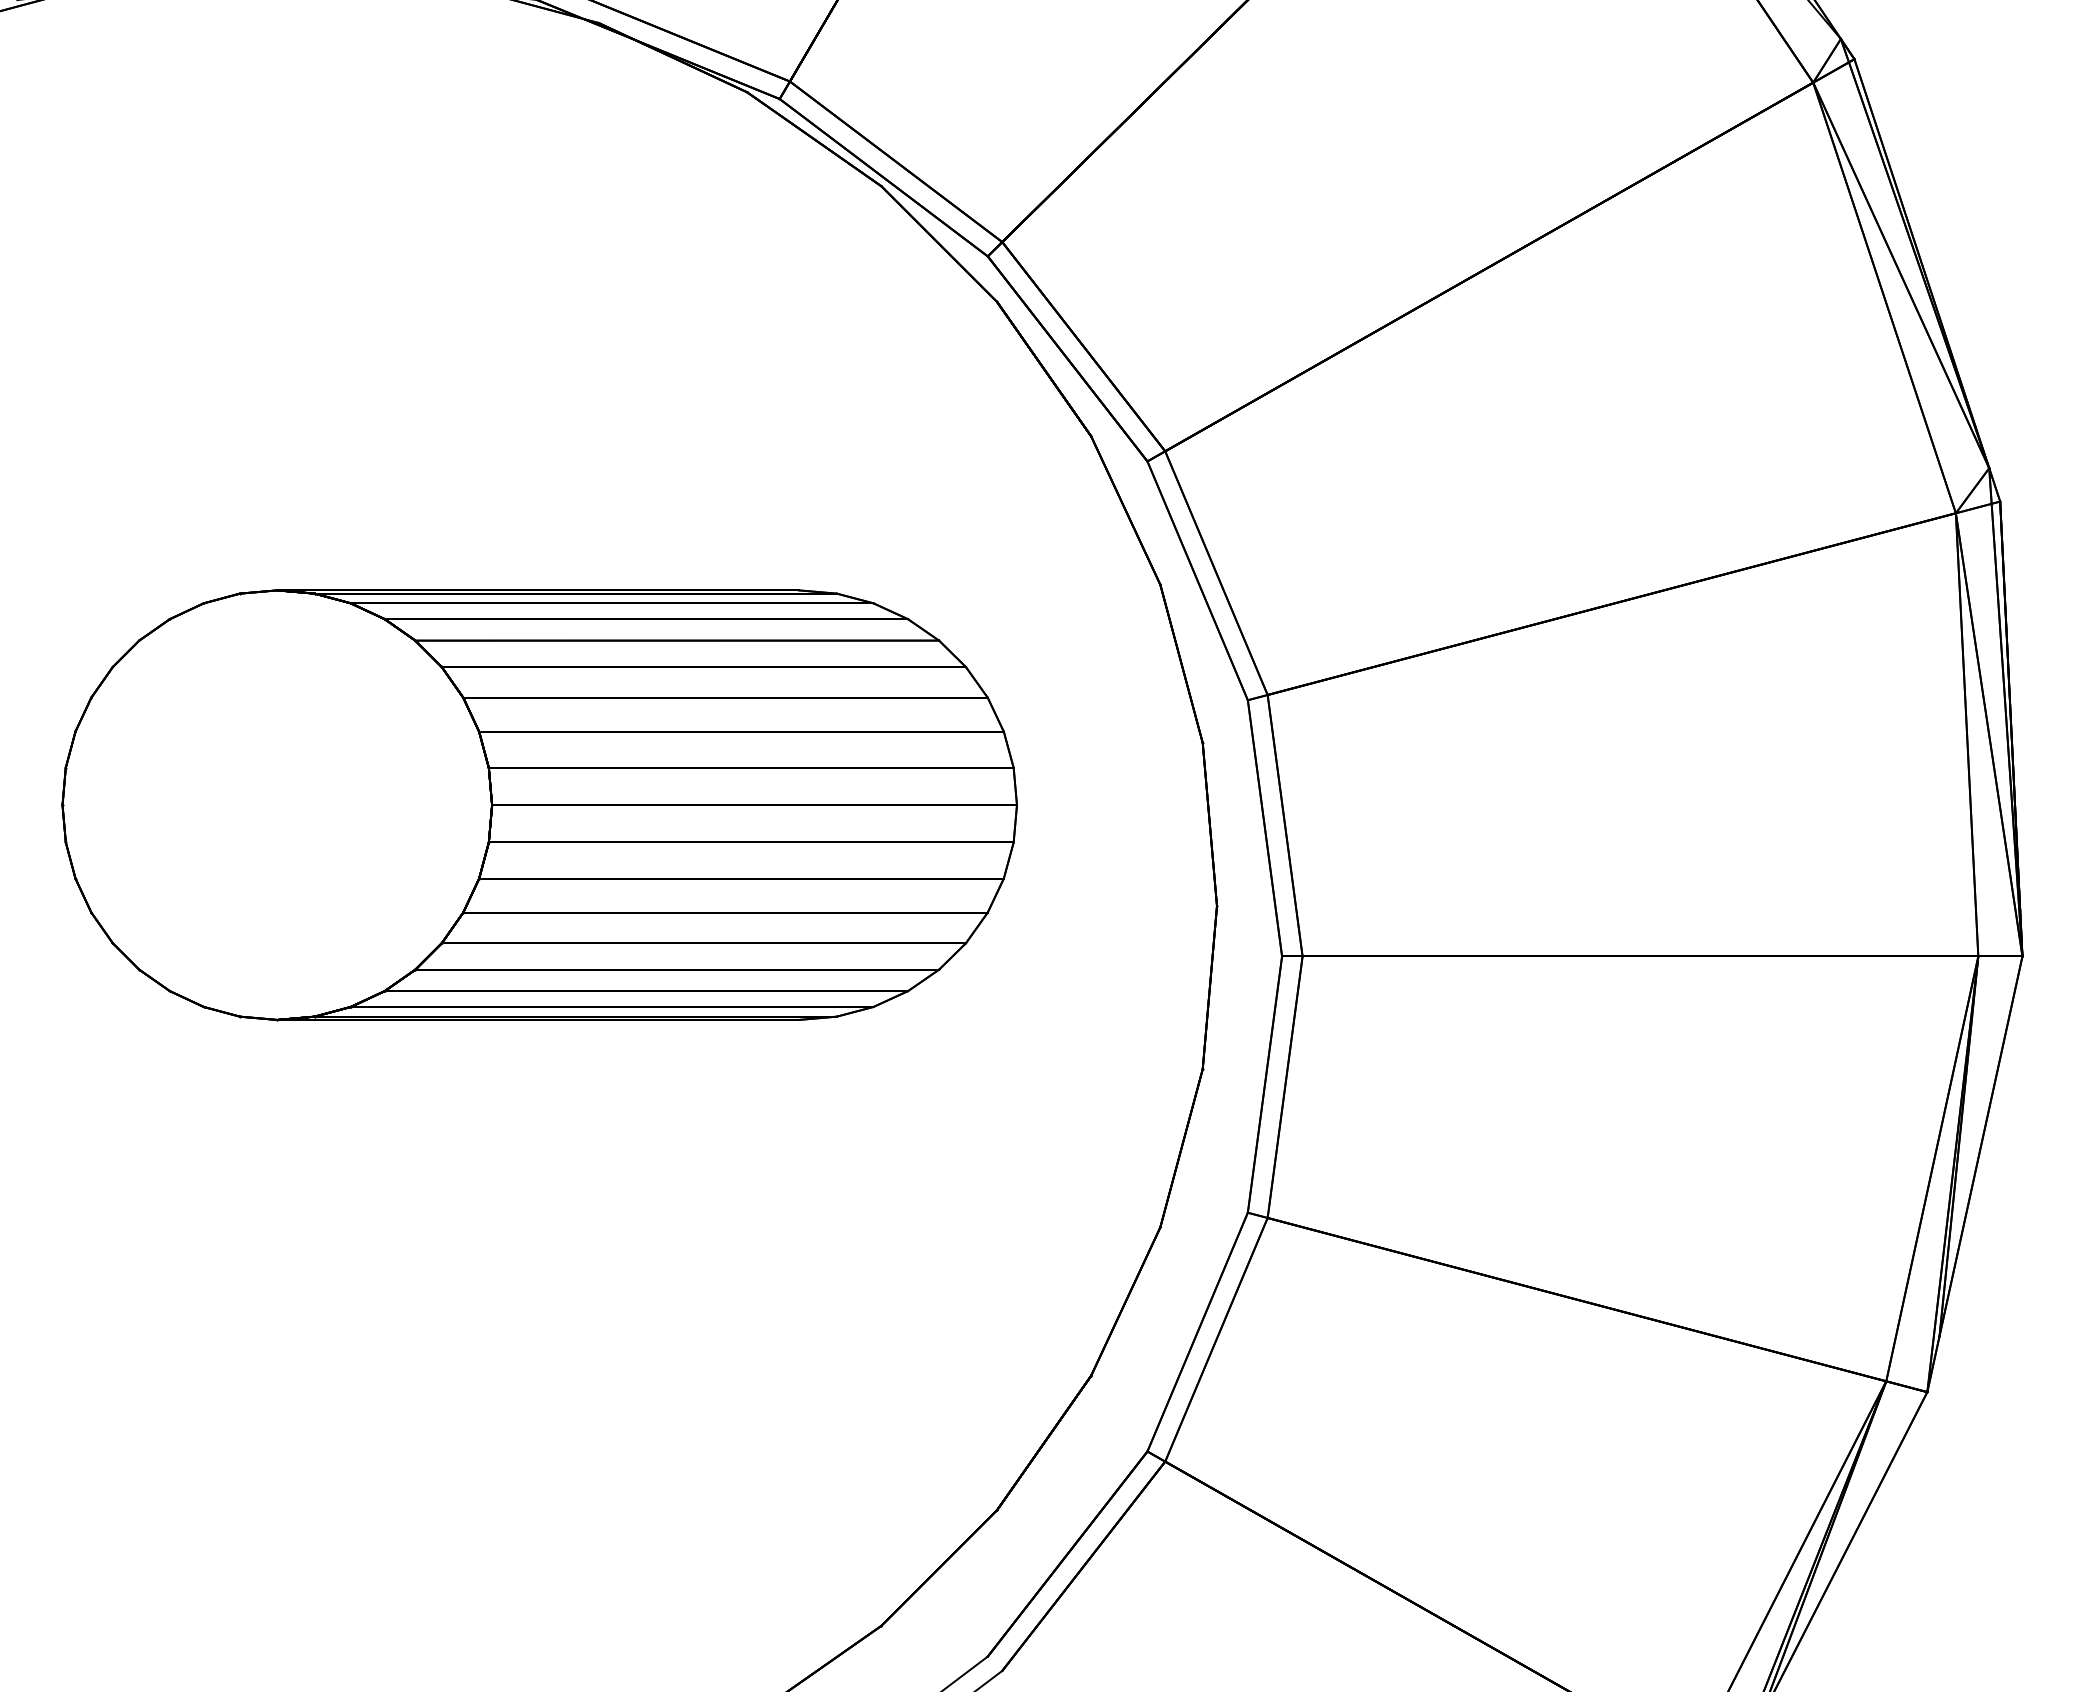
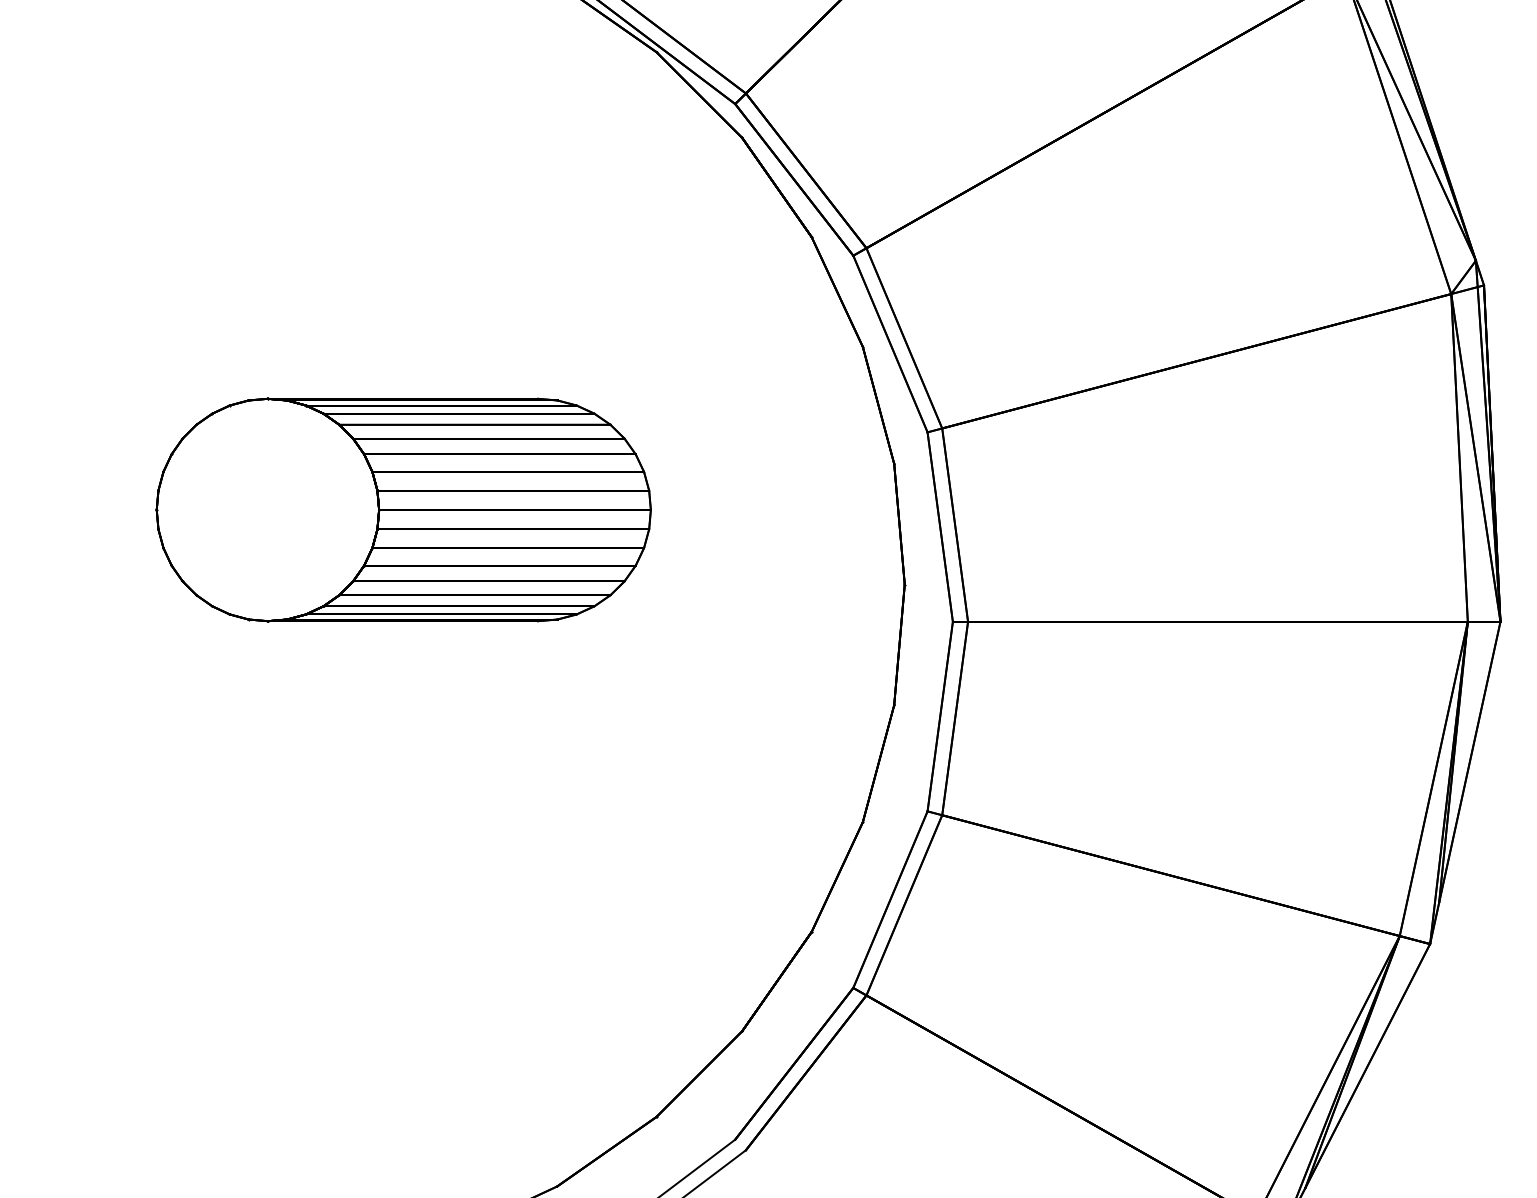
part: (539, 805) -> (403, 510), size x0.7

